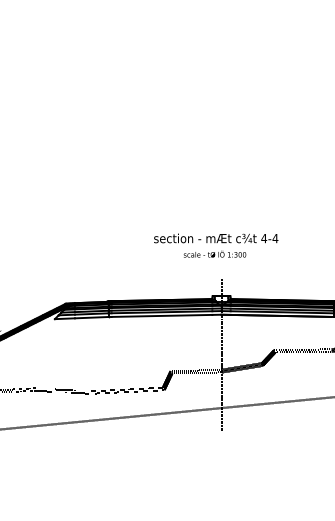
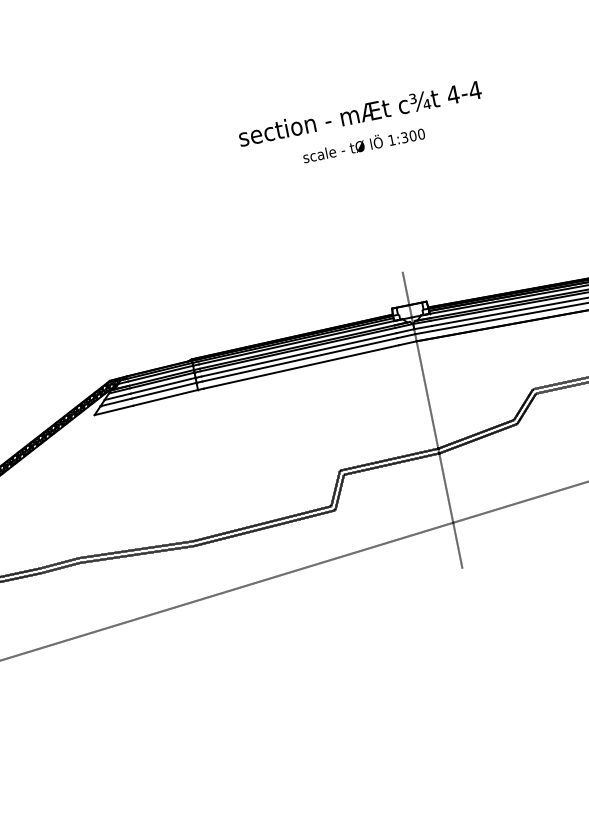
text: (216, 245) -> (363, 127), moved

